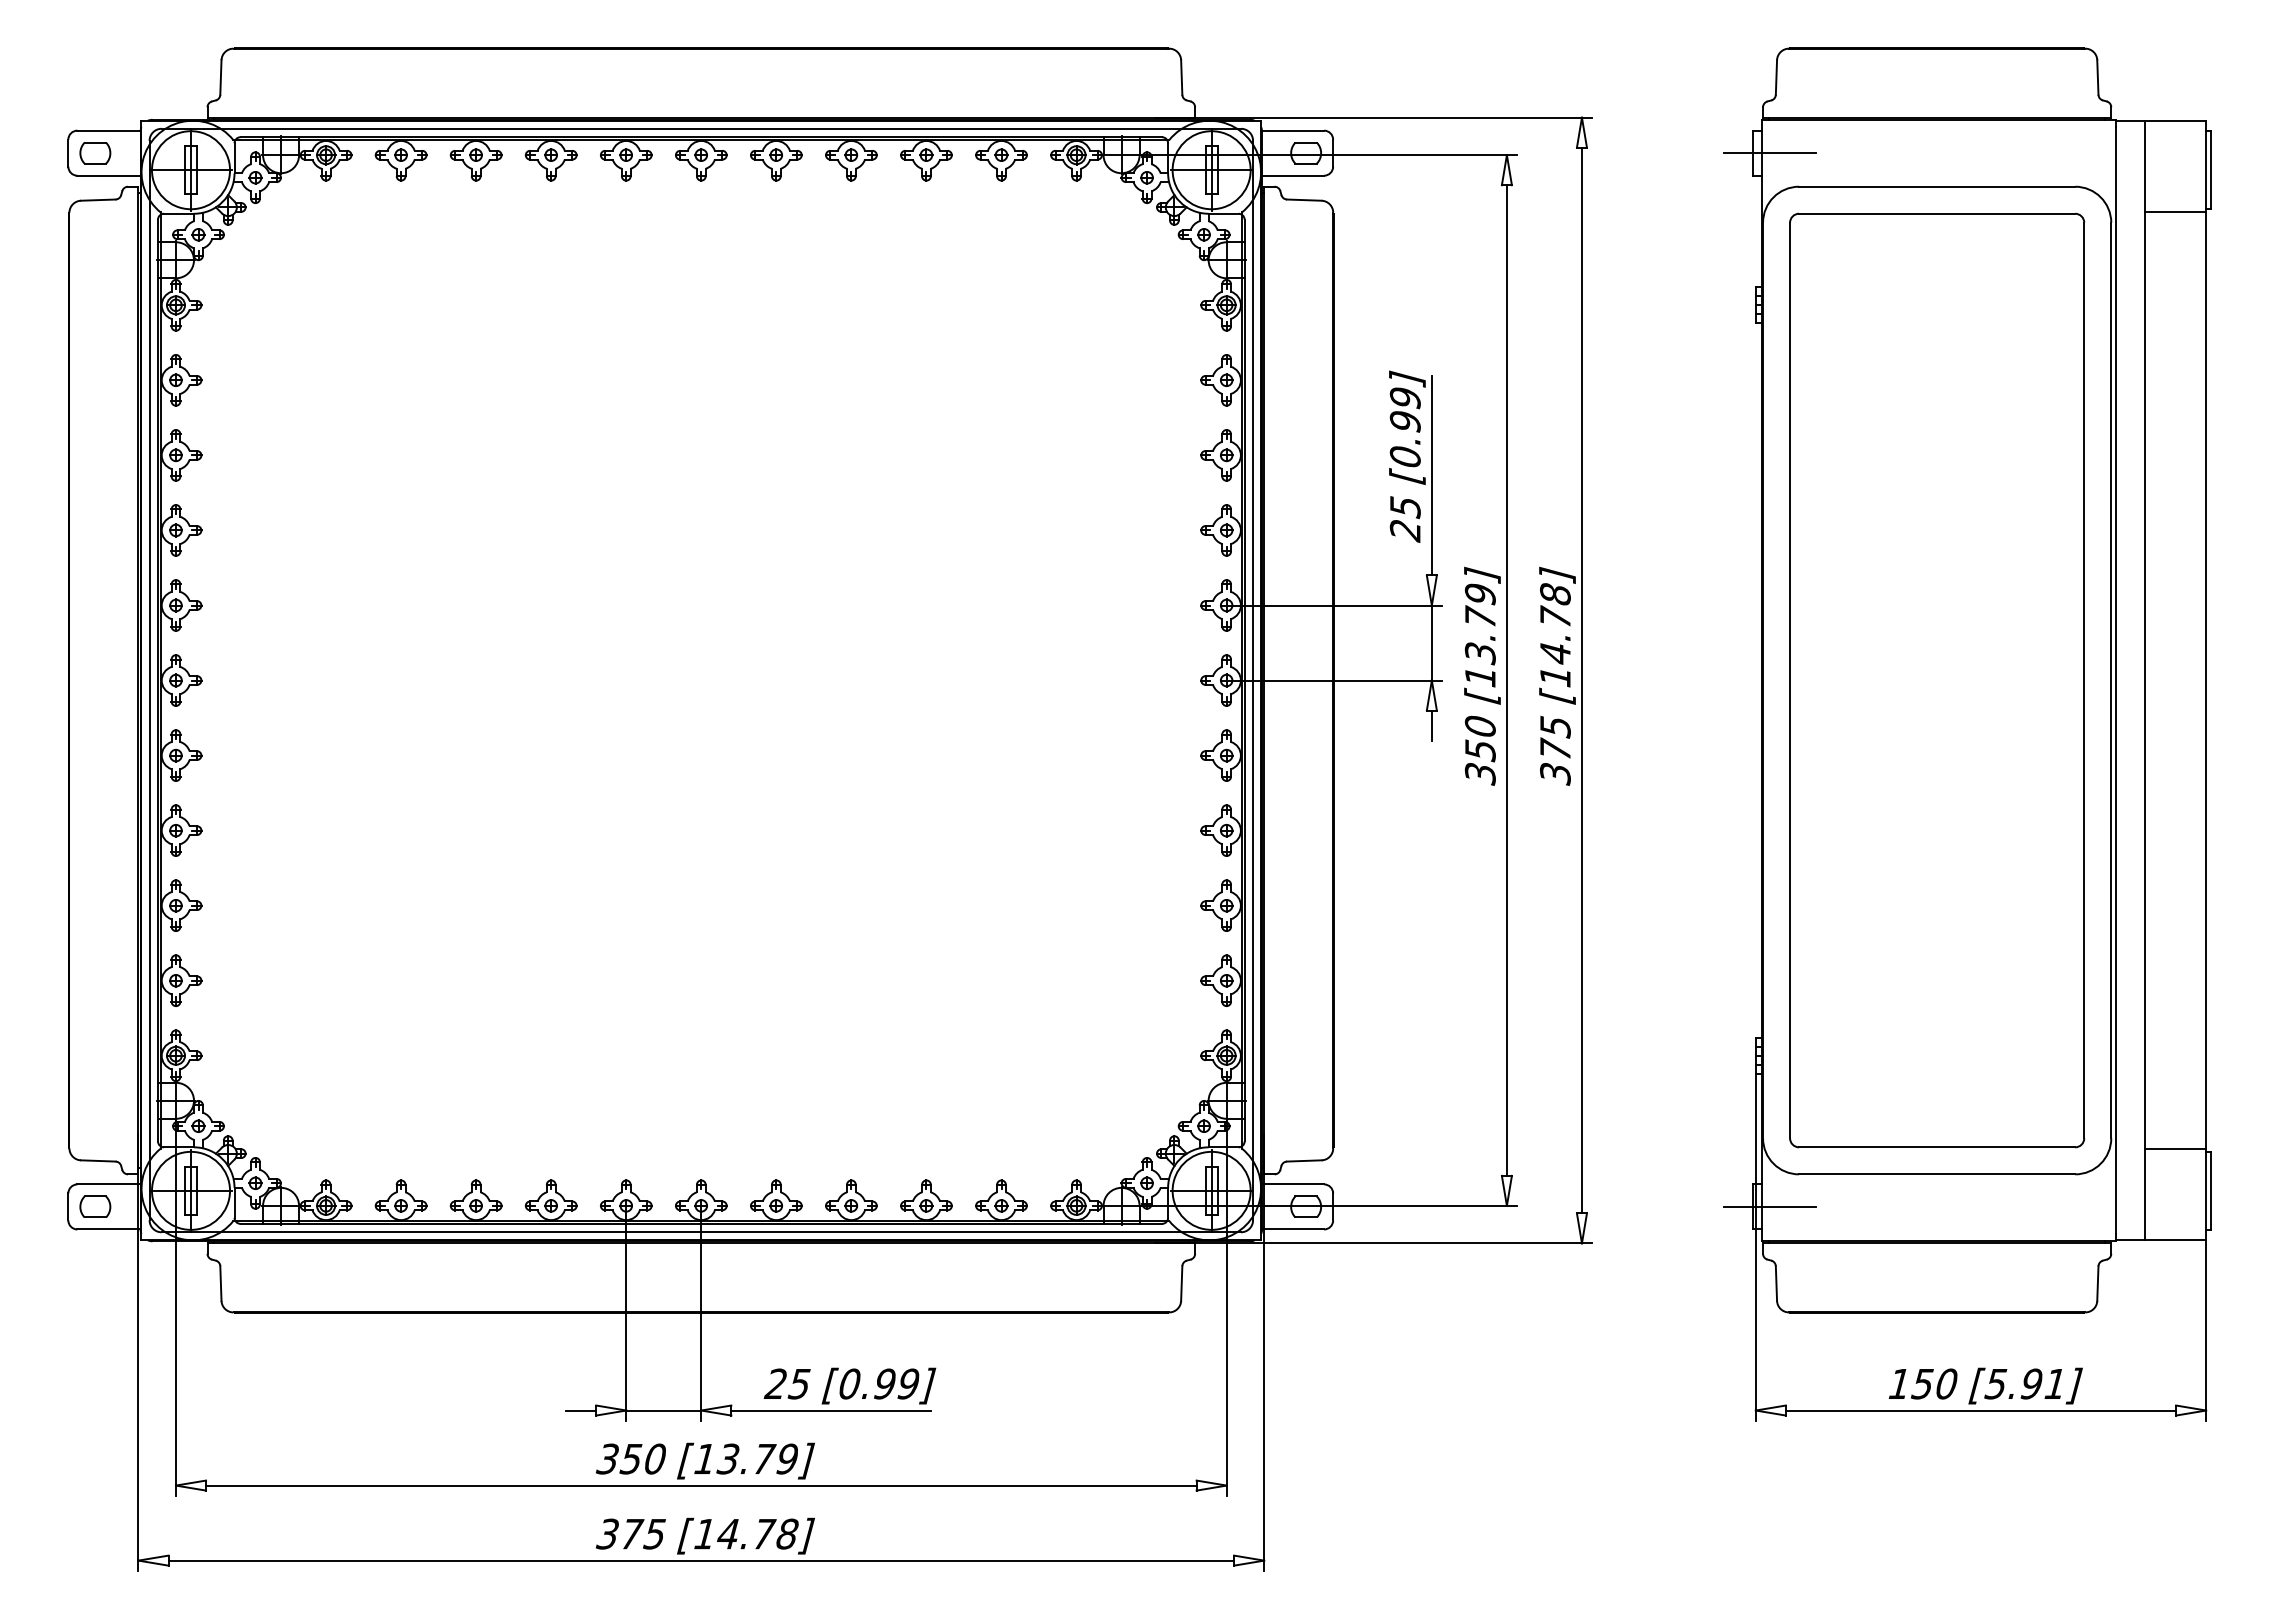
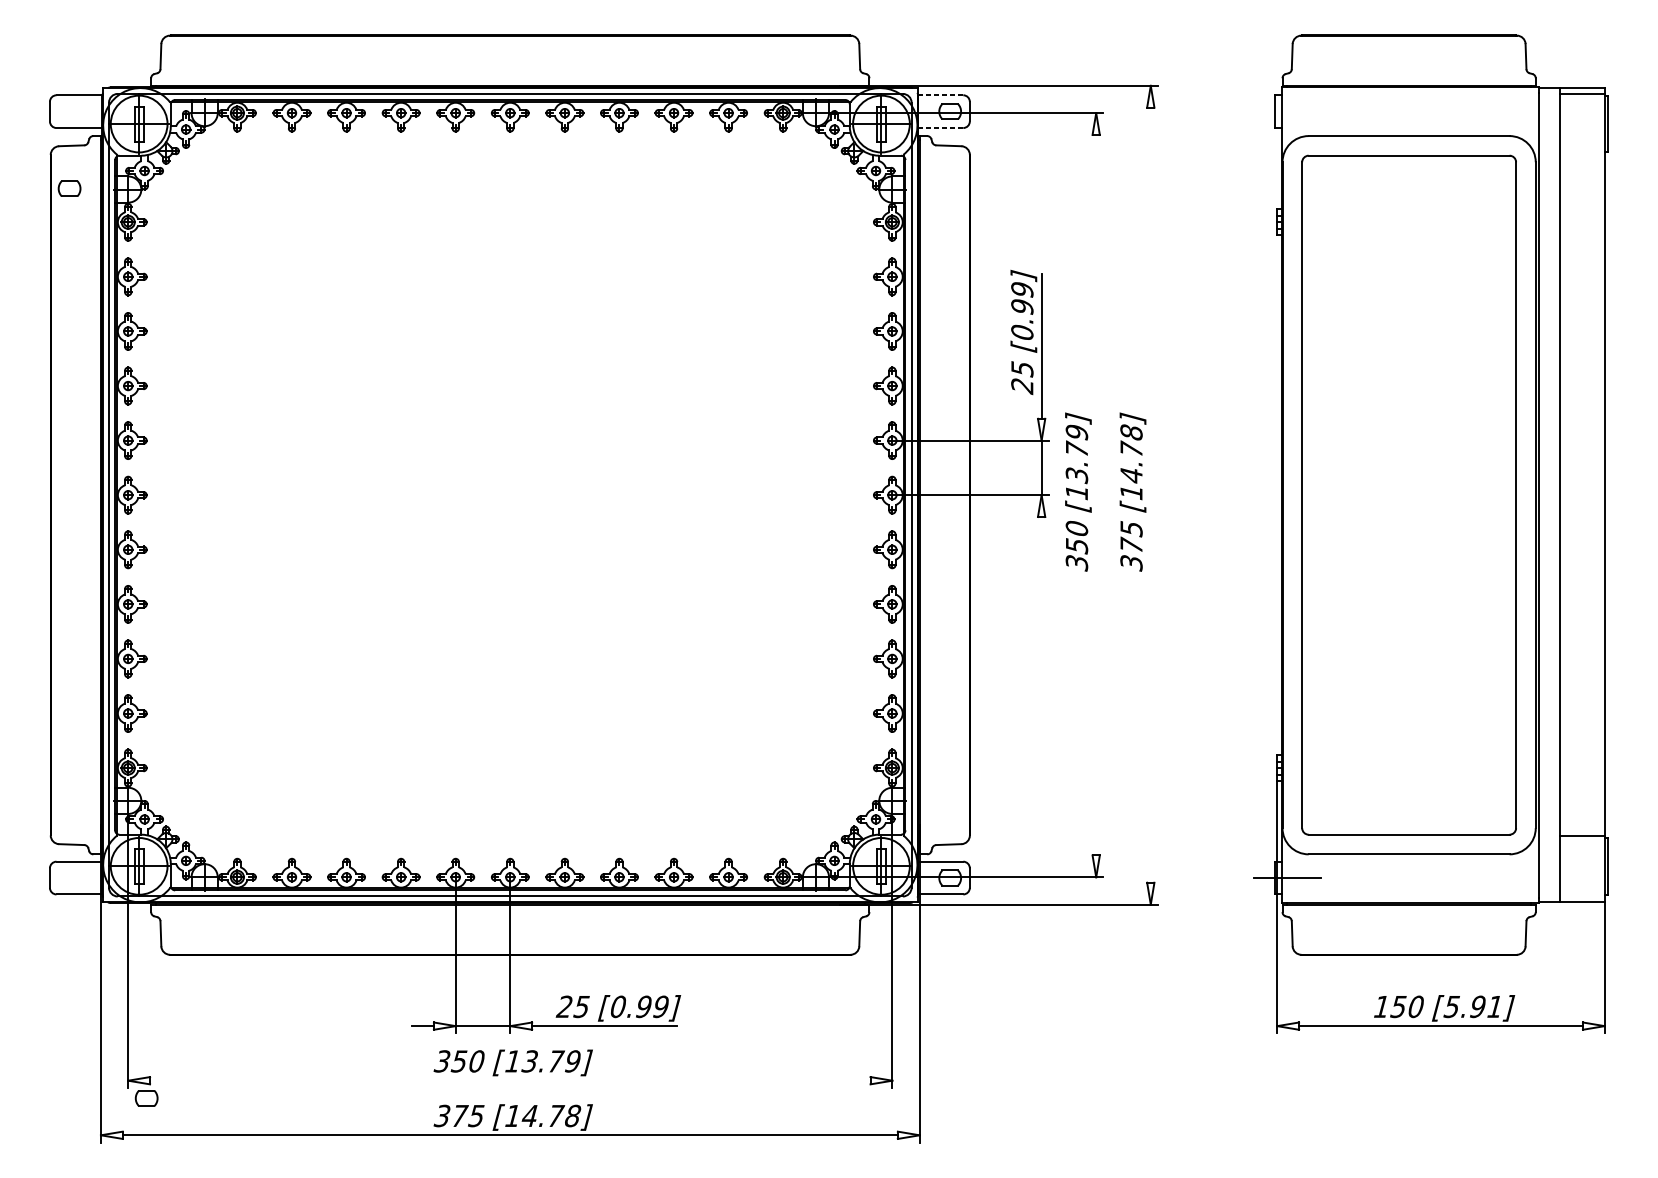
line: (1292, 130) -> (940, 95), solid -> dashed
part: (95, 153) -> (69, 188), moved
line: (1769, 153) -> (1287, 111), removed
line: (1292, 175) -> (940, 127), solid -> dashed
line: (2175, 212) -> (1582, 94), moved
line: (1506, 680) -> (1095, 495), removed
line: (1581, 680) -> (1150, 495), removed
line: (1431, 725) -> (1041, 527), removed
part: (95, 1206) -> (146, 1098), moved
line: (701, 1485) -> (510, 1080), removed

